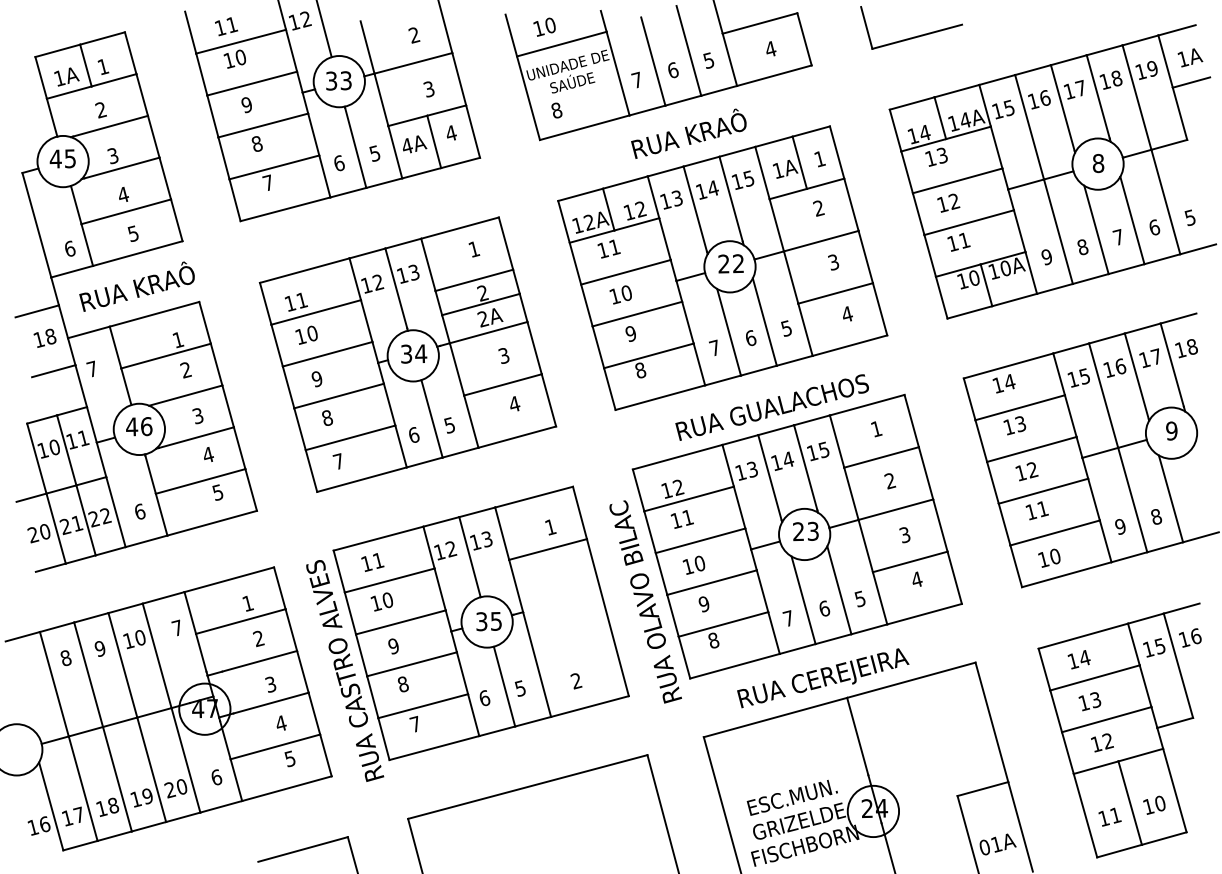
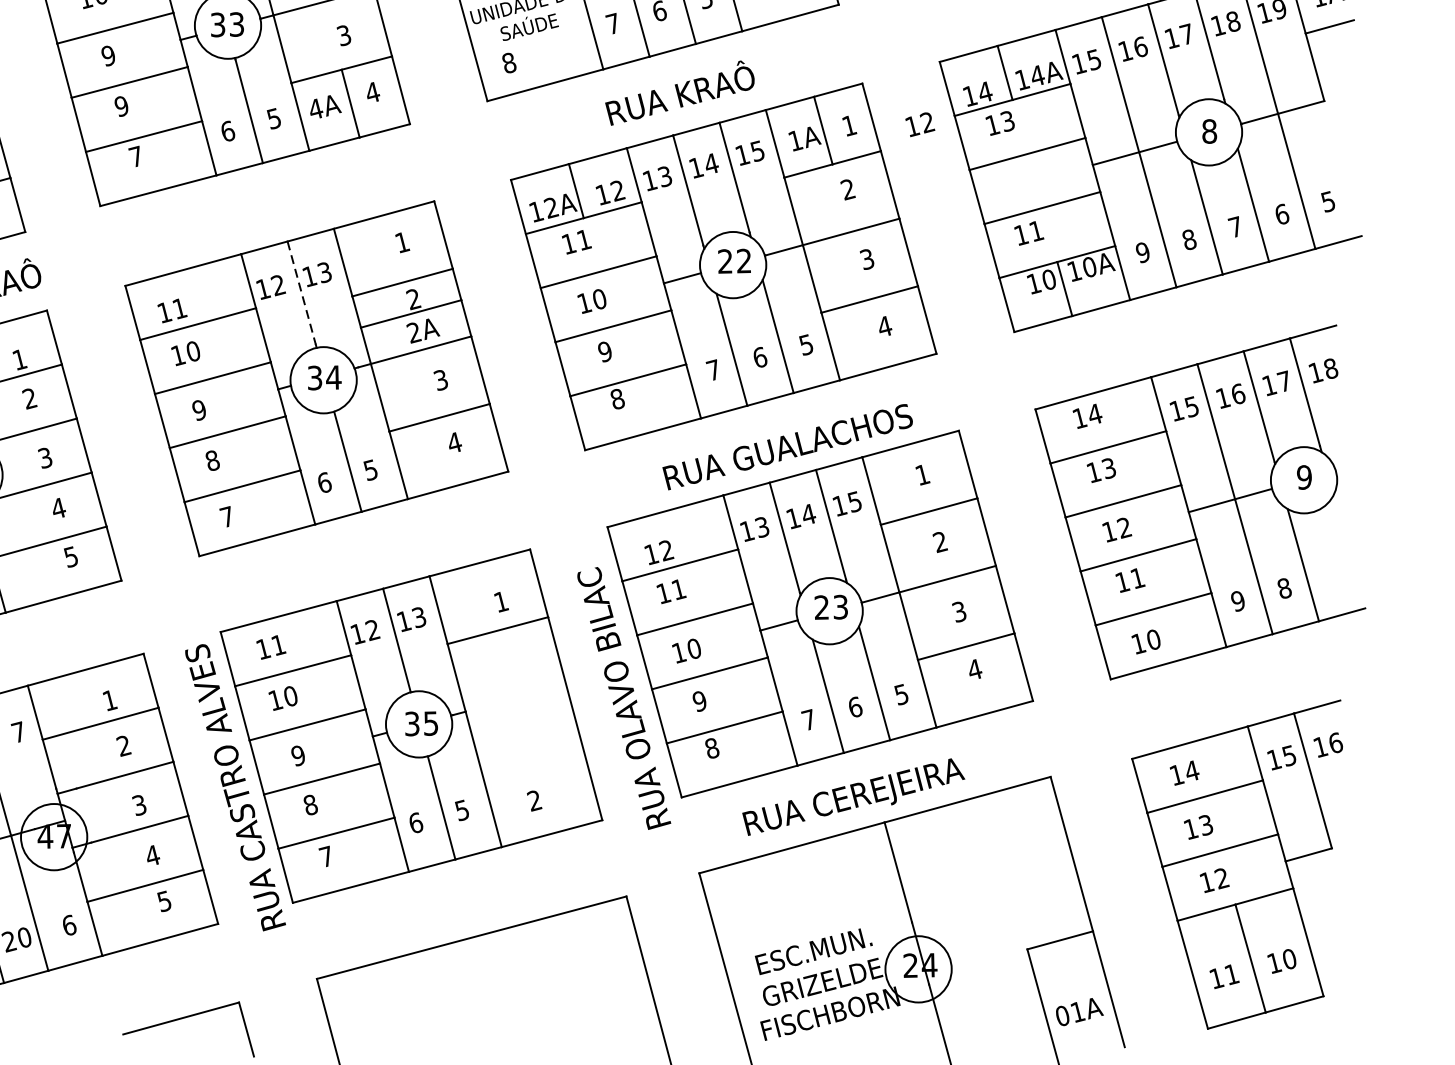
text: (256, 144) -> (120, 106), 8 -> 9
text: (948, 202) -> (919, 123), moved
line: (396, 288) -> (301, 293), solid -> dashed

